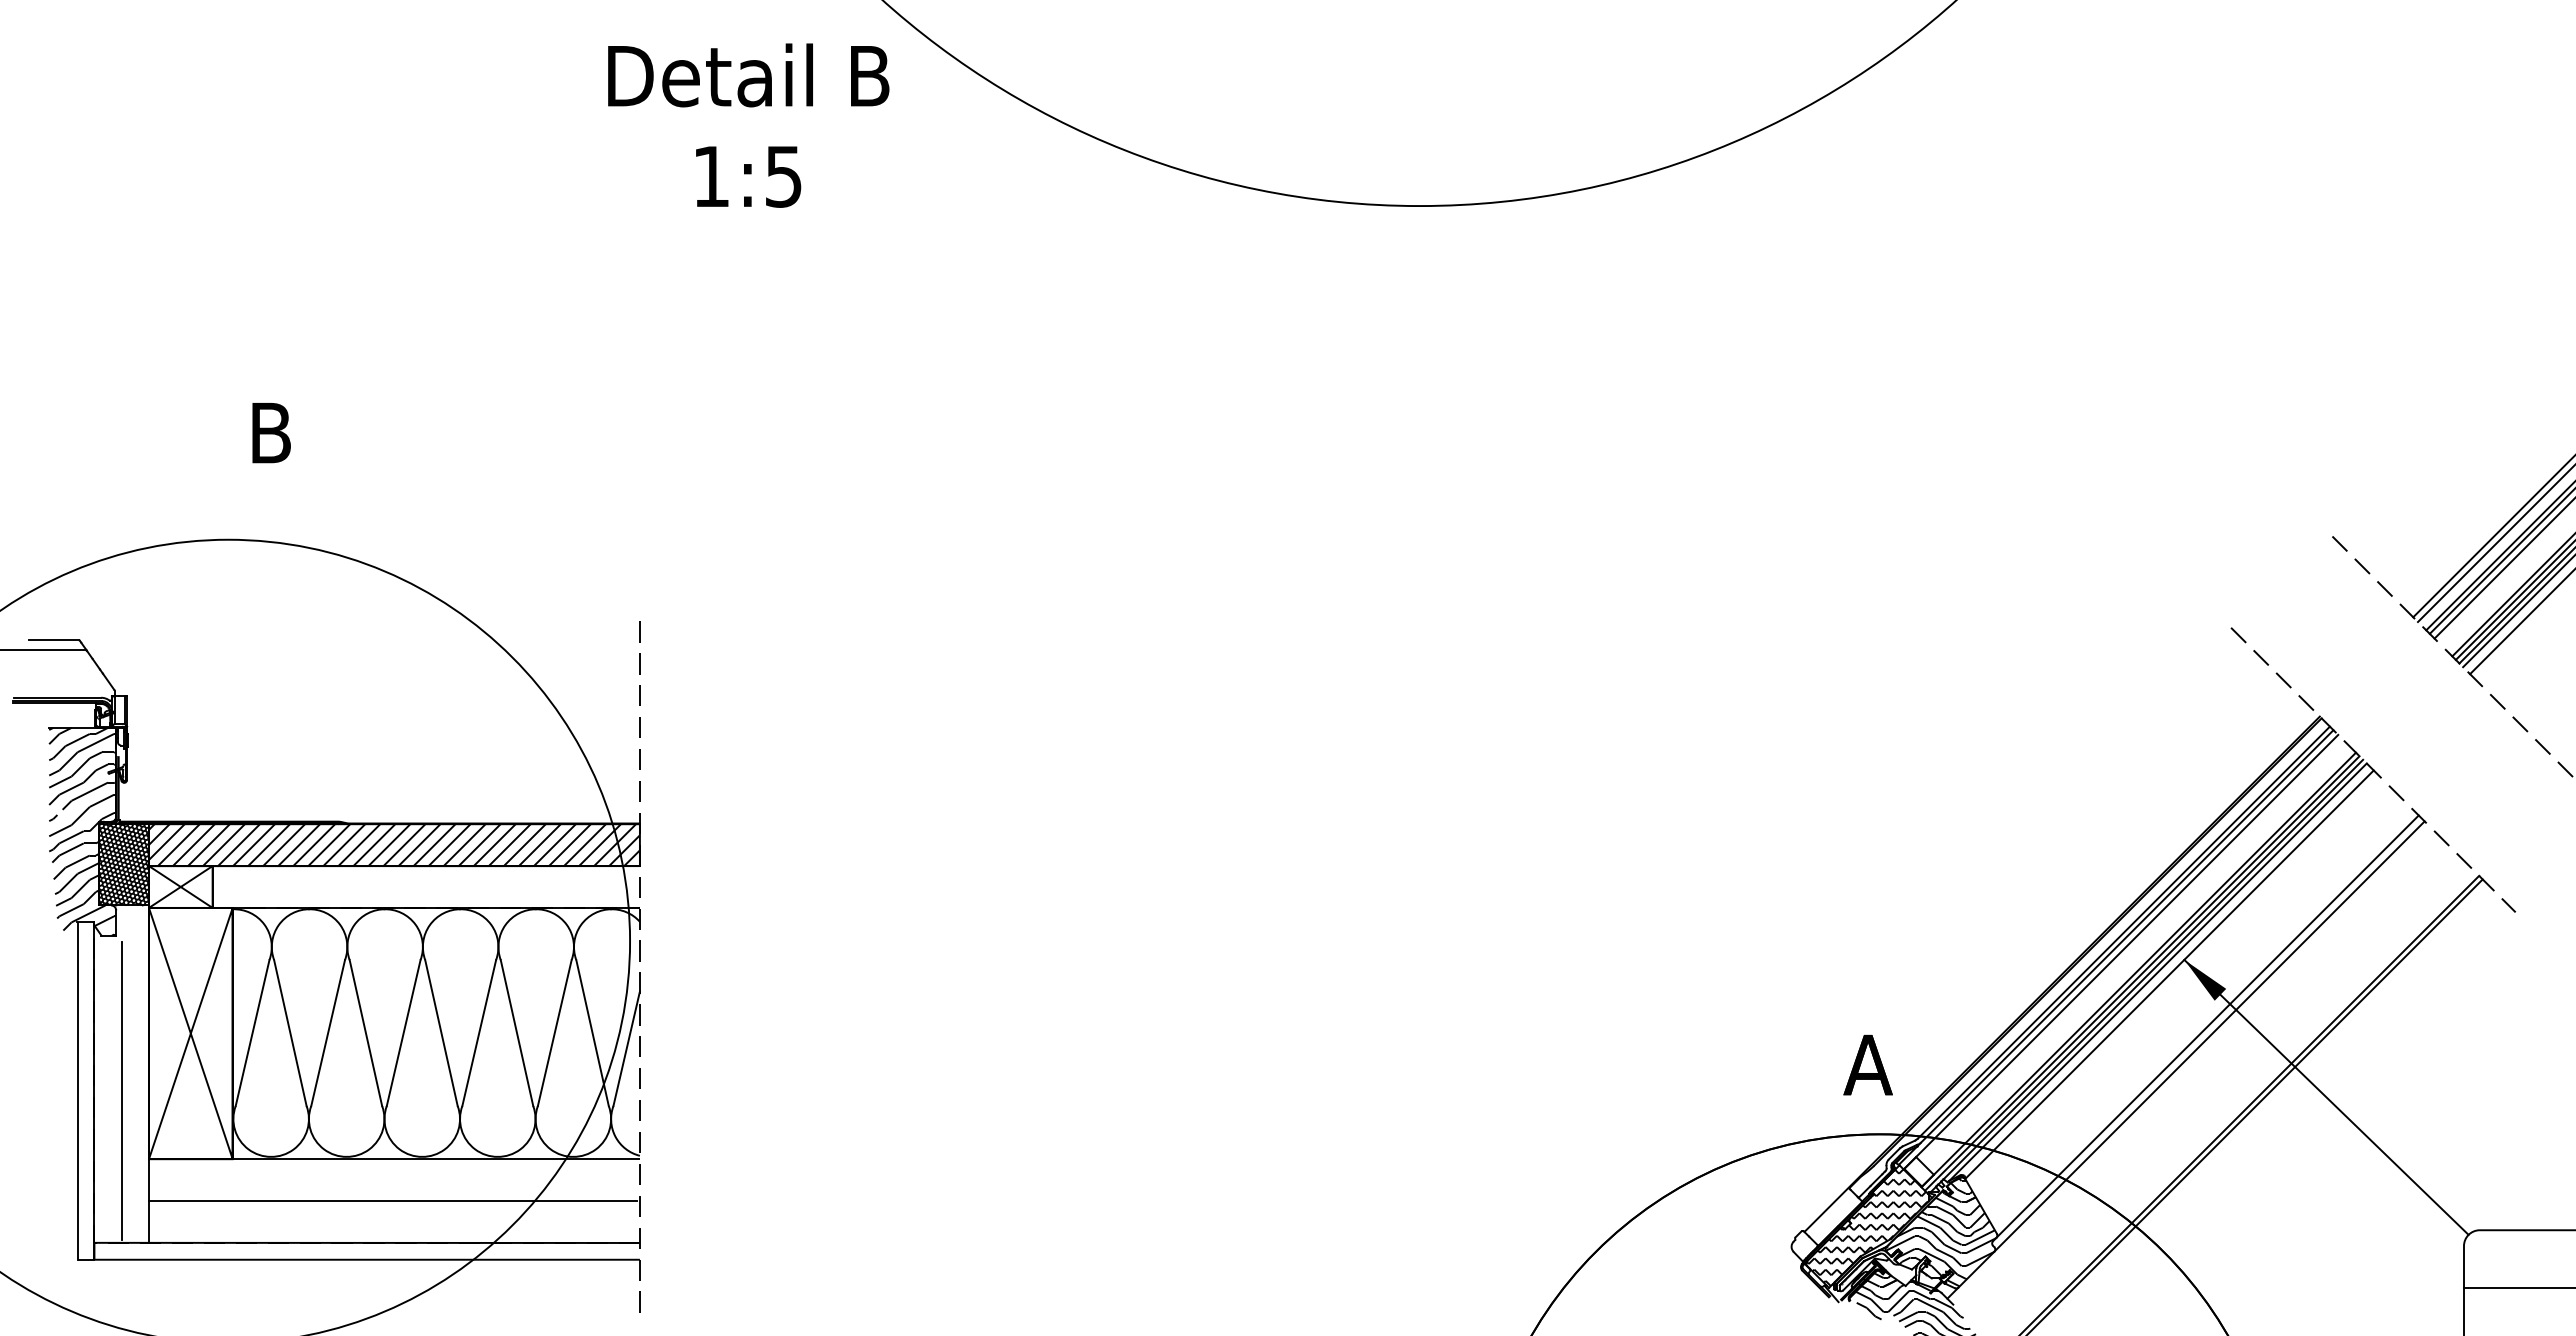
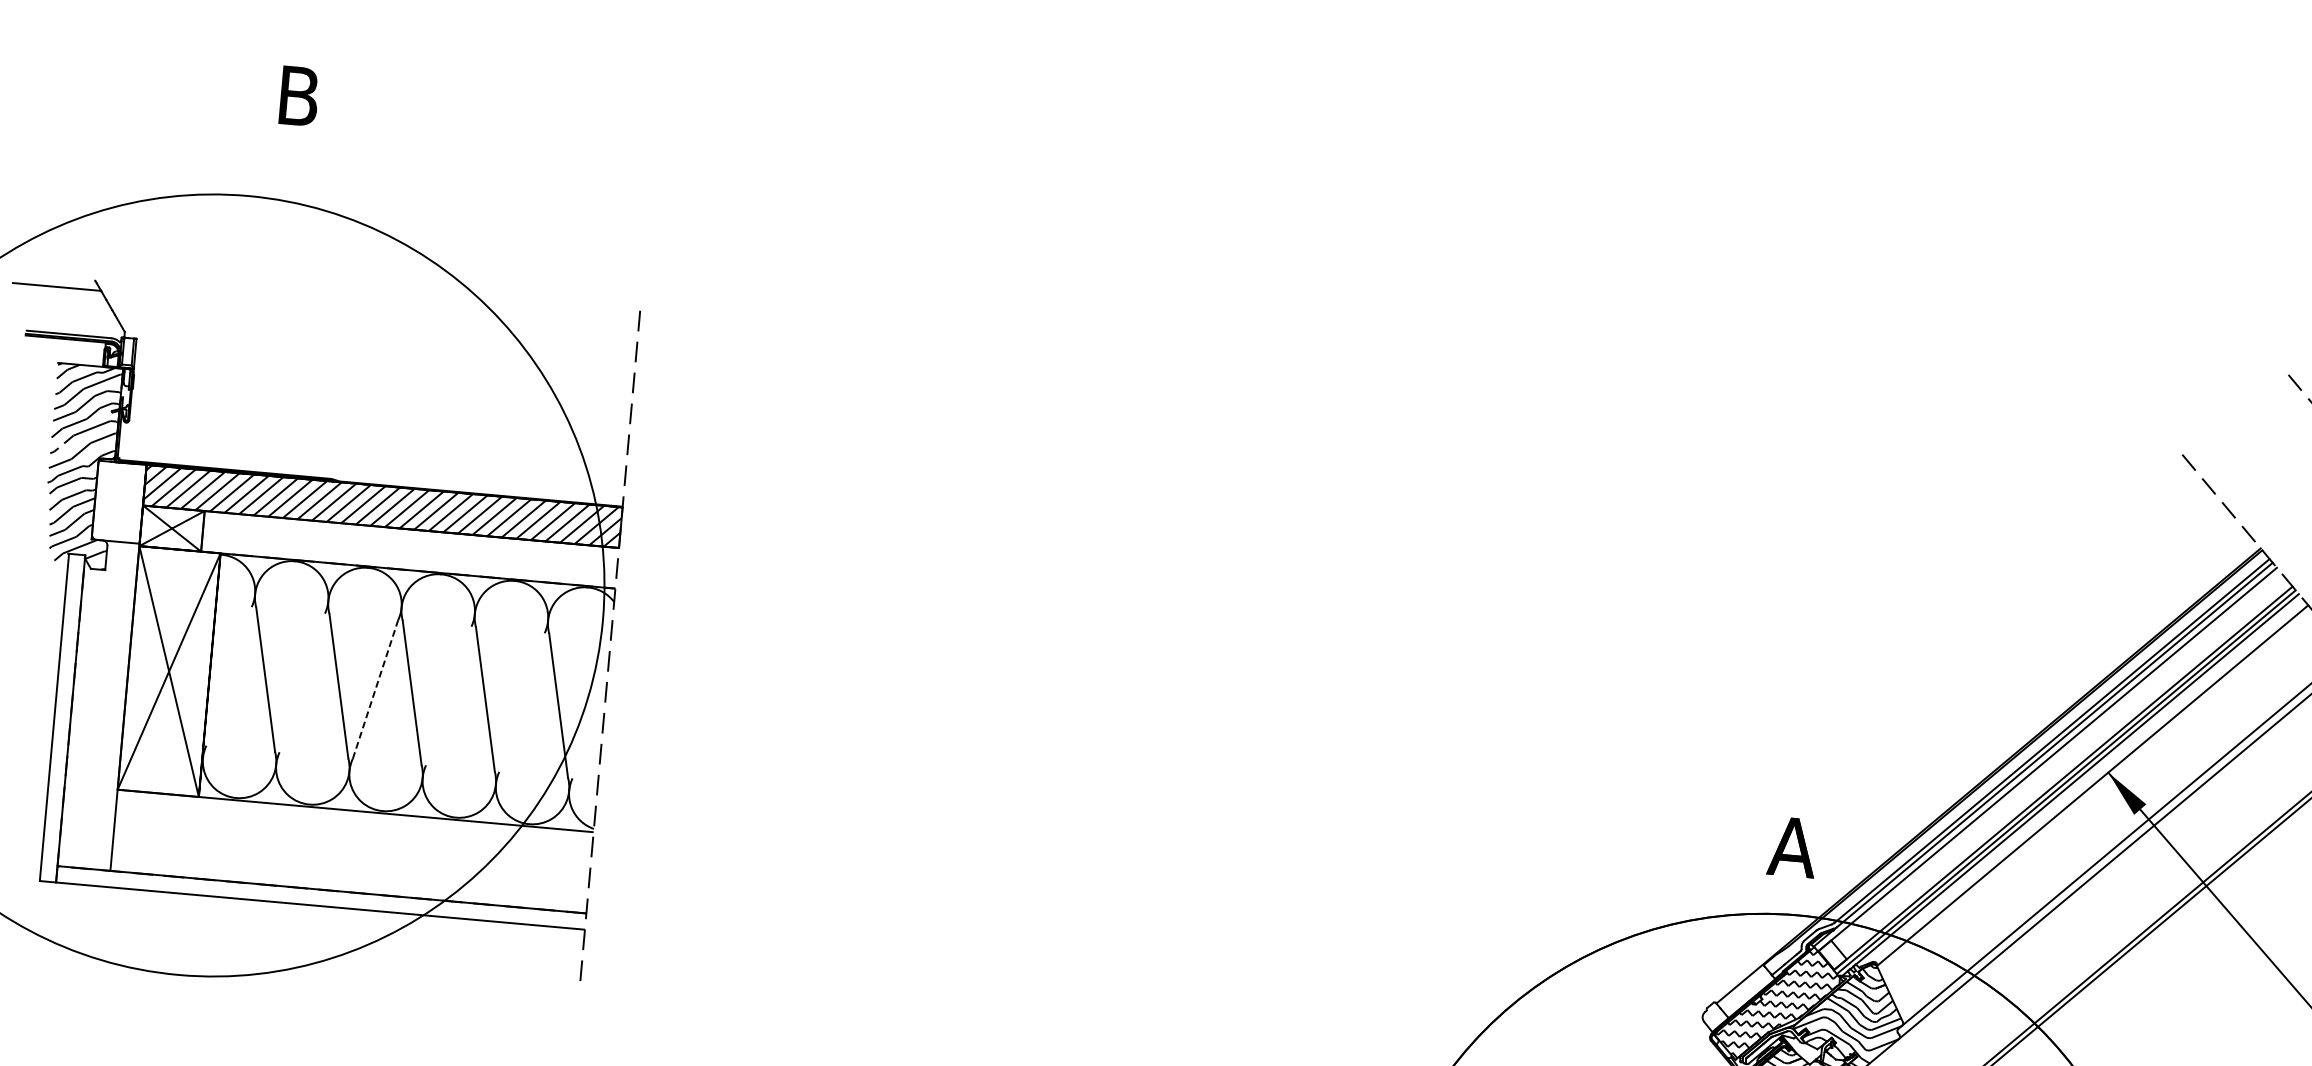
line: (53, 640) -> (69, 278), removed
hatch: (124, 863) -> (119, 500), removed
line: (2157, 971) -> (2081, 781), removed
line: (252, 1033) -> (228, 676), removed
line: (328, 1033) -> (302, 683), removed
line: (403, 1033) -> (375, 689), solid -> dashed
line: (479, 1033) -> (448, 696), removed
line: (554, 1033) -> (521, 702), removed
line: (626, 1048) -> (590, 723), removed
line: (121, 1091) -> (96, 721), removed
line: (392, 1201) -> (350, 851), removed

